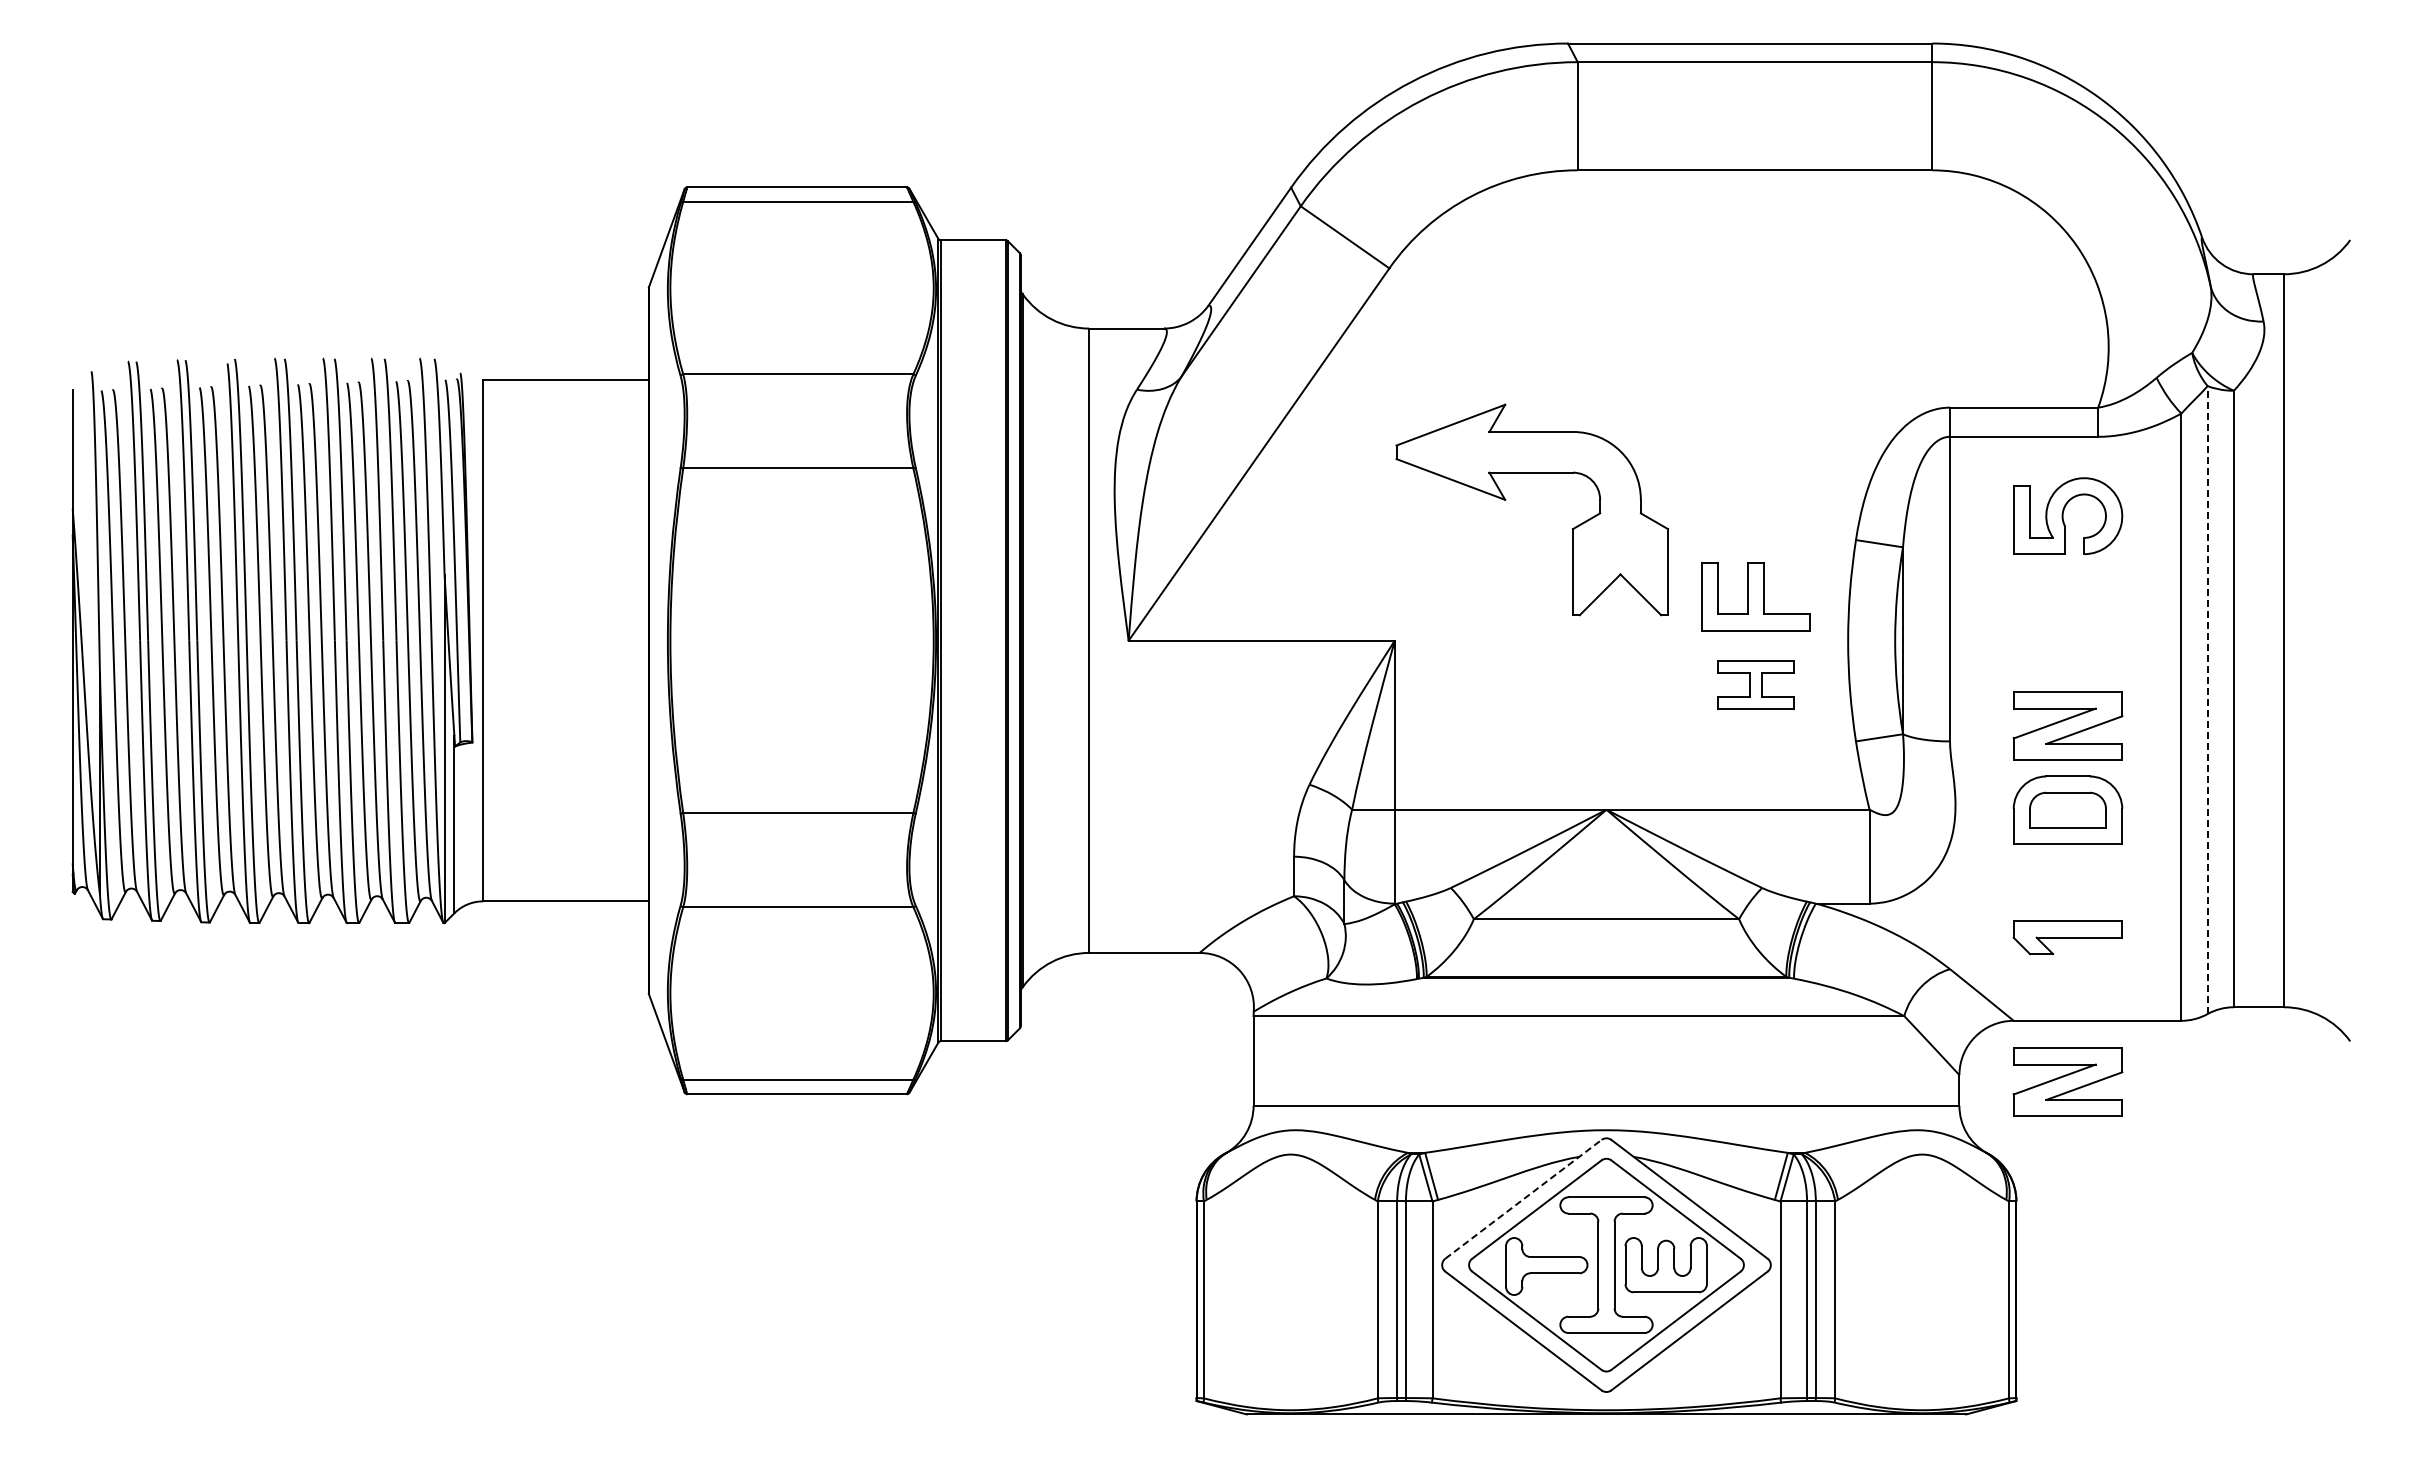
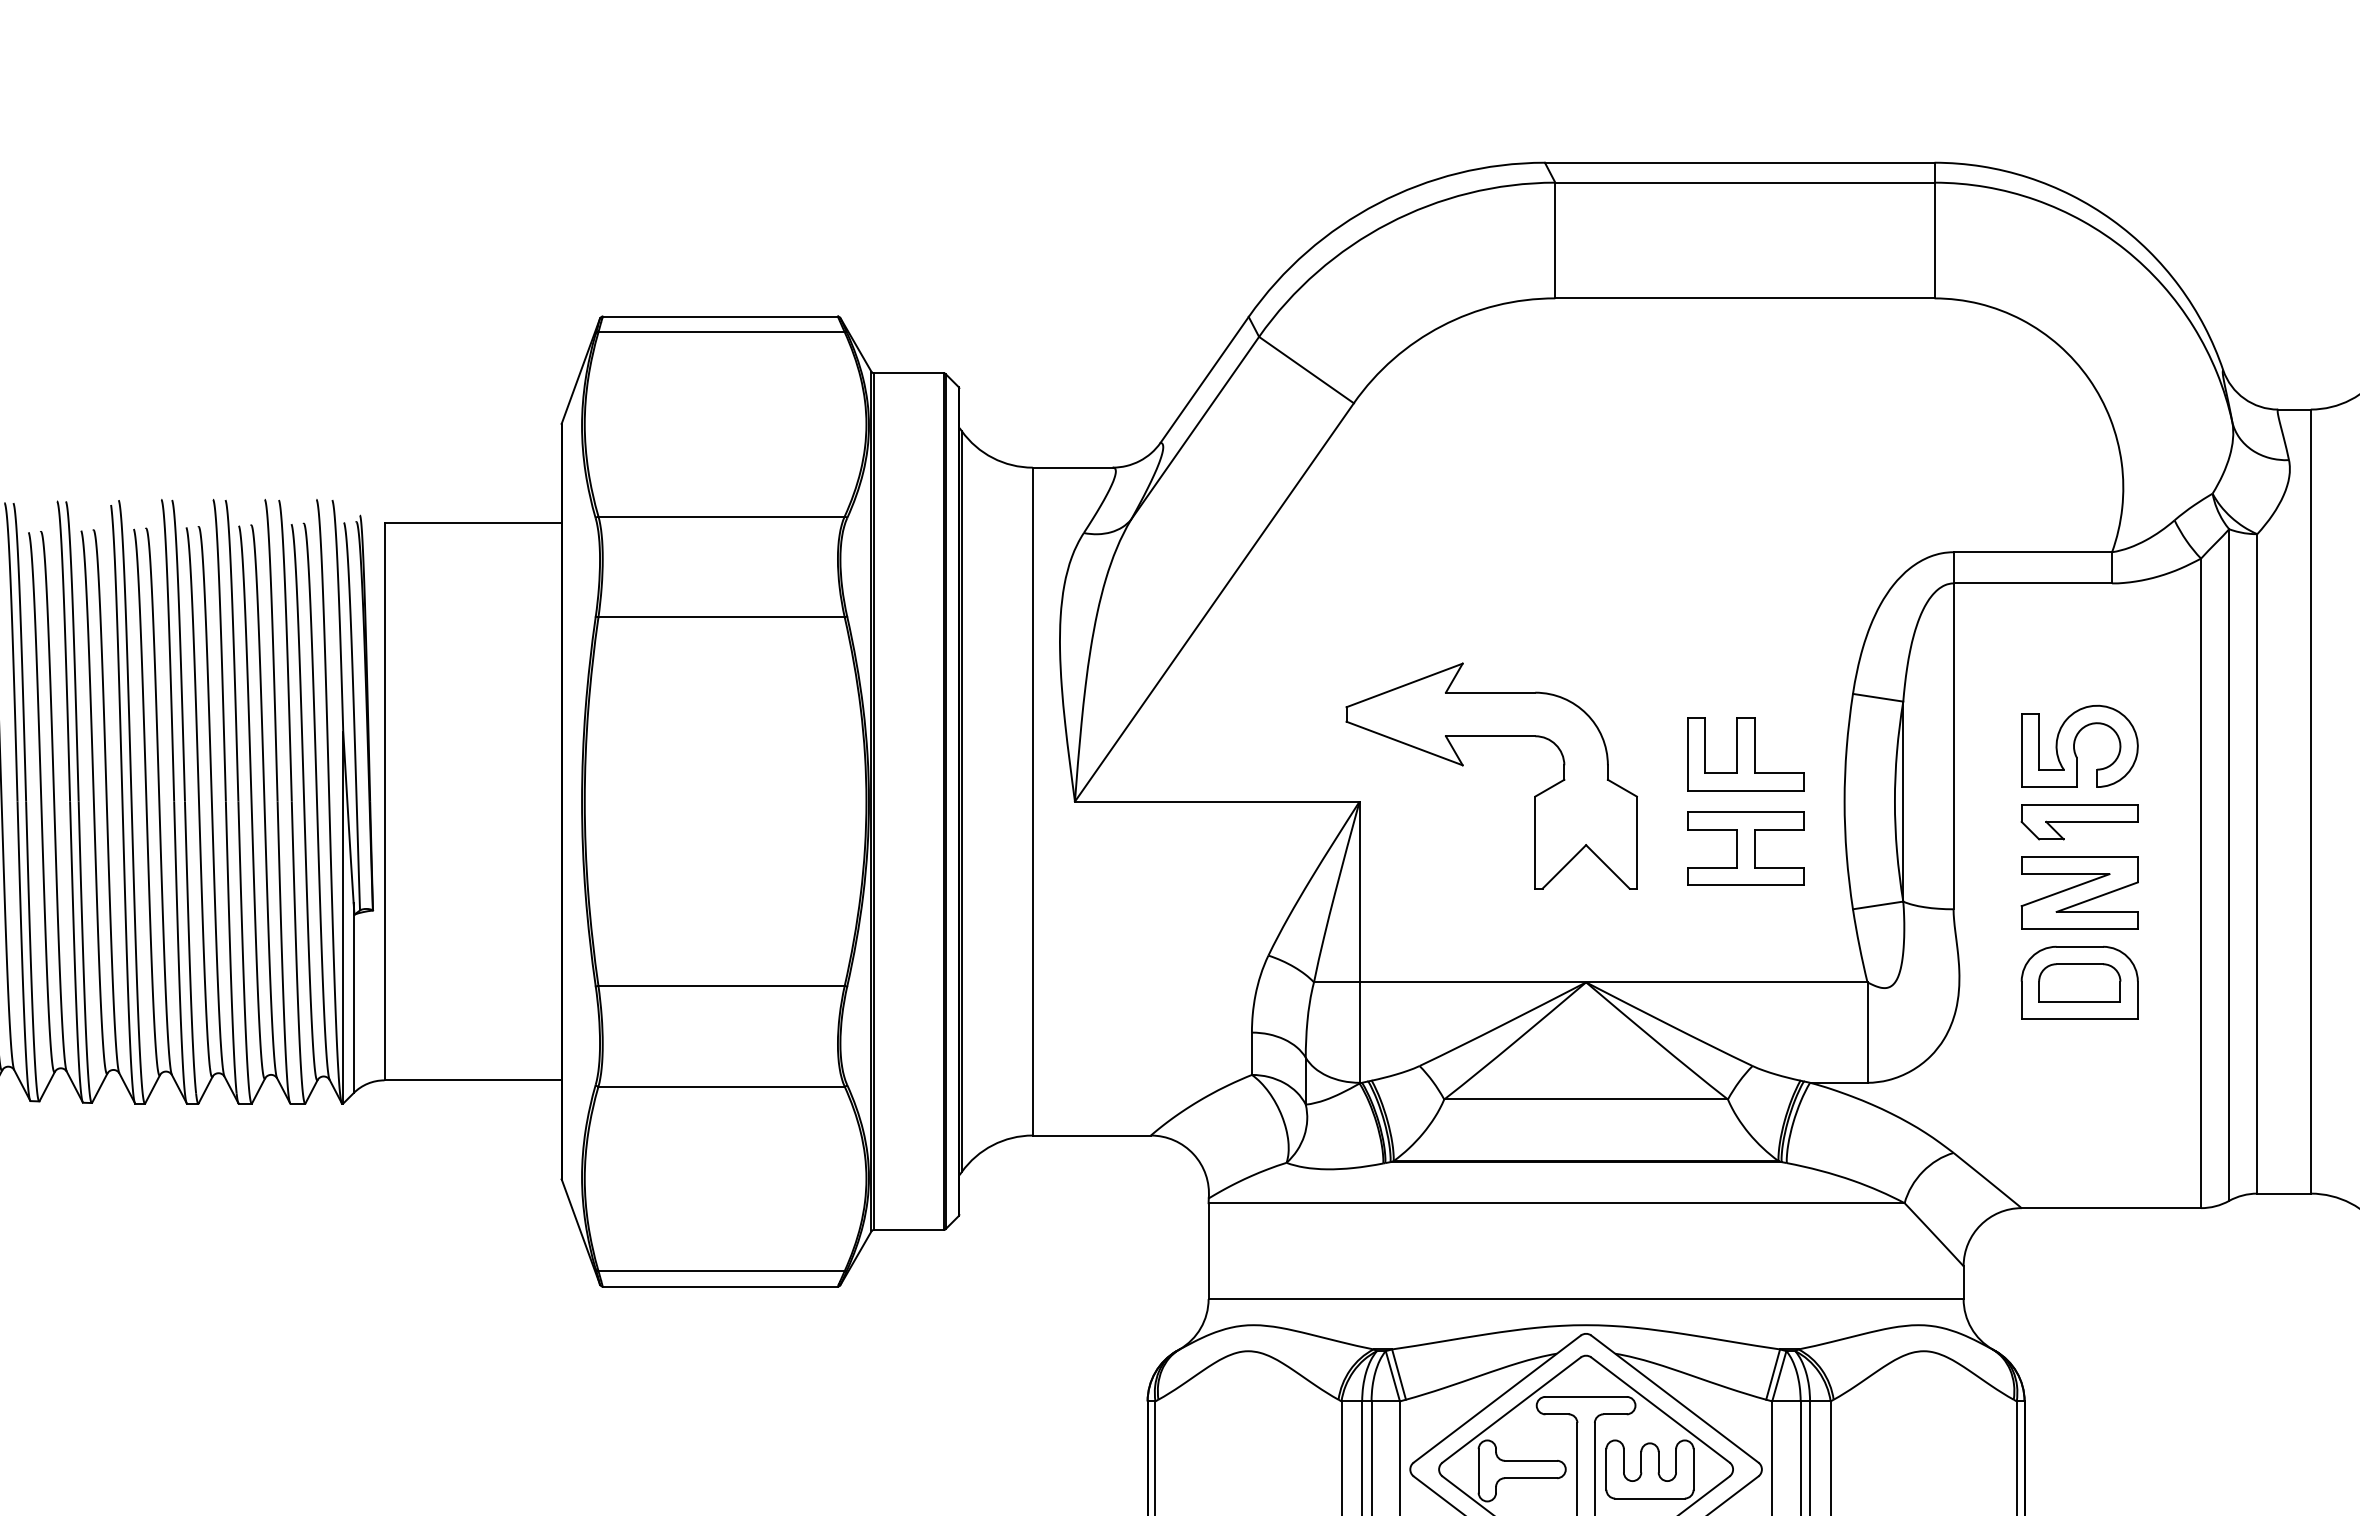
part: (1506, 500) -> (1464, 766), moved
part: (2068, 515) -> (2080, 745), moved
part: (1755, 684) -> (1745, 848), size x1.43
line: (2207, 700) -> (2229, 865), dashed -> solid
part: (2067, 937) -> (2079, 821), moved
part: (2067, 1081) -> (2079, 1273), removed
line: (1523, 1199) -> (1497, 1399), dashed -> solid

